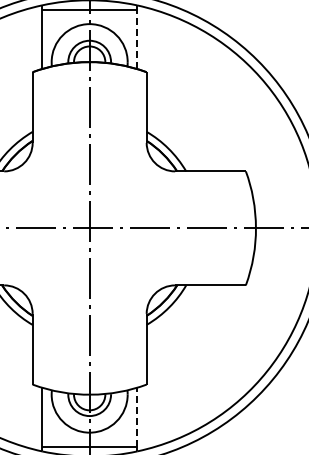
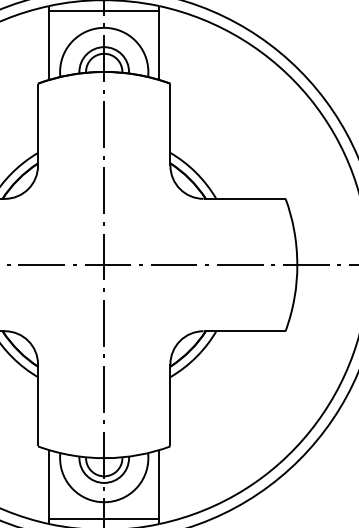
line: (137, 39) -> (159, 45), dashed -> solid
line: (137, 417) -> (159, 484), dashed -> solid

